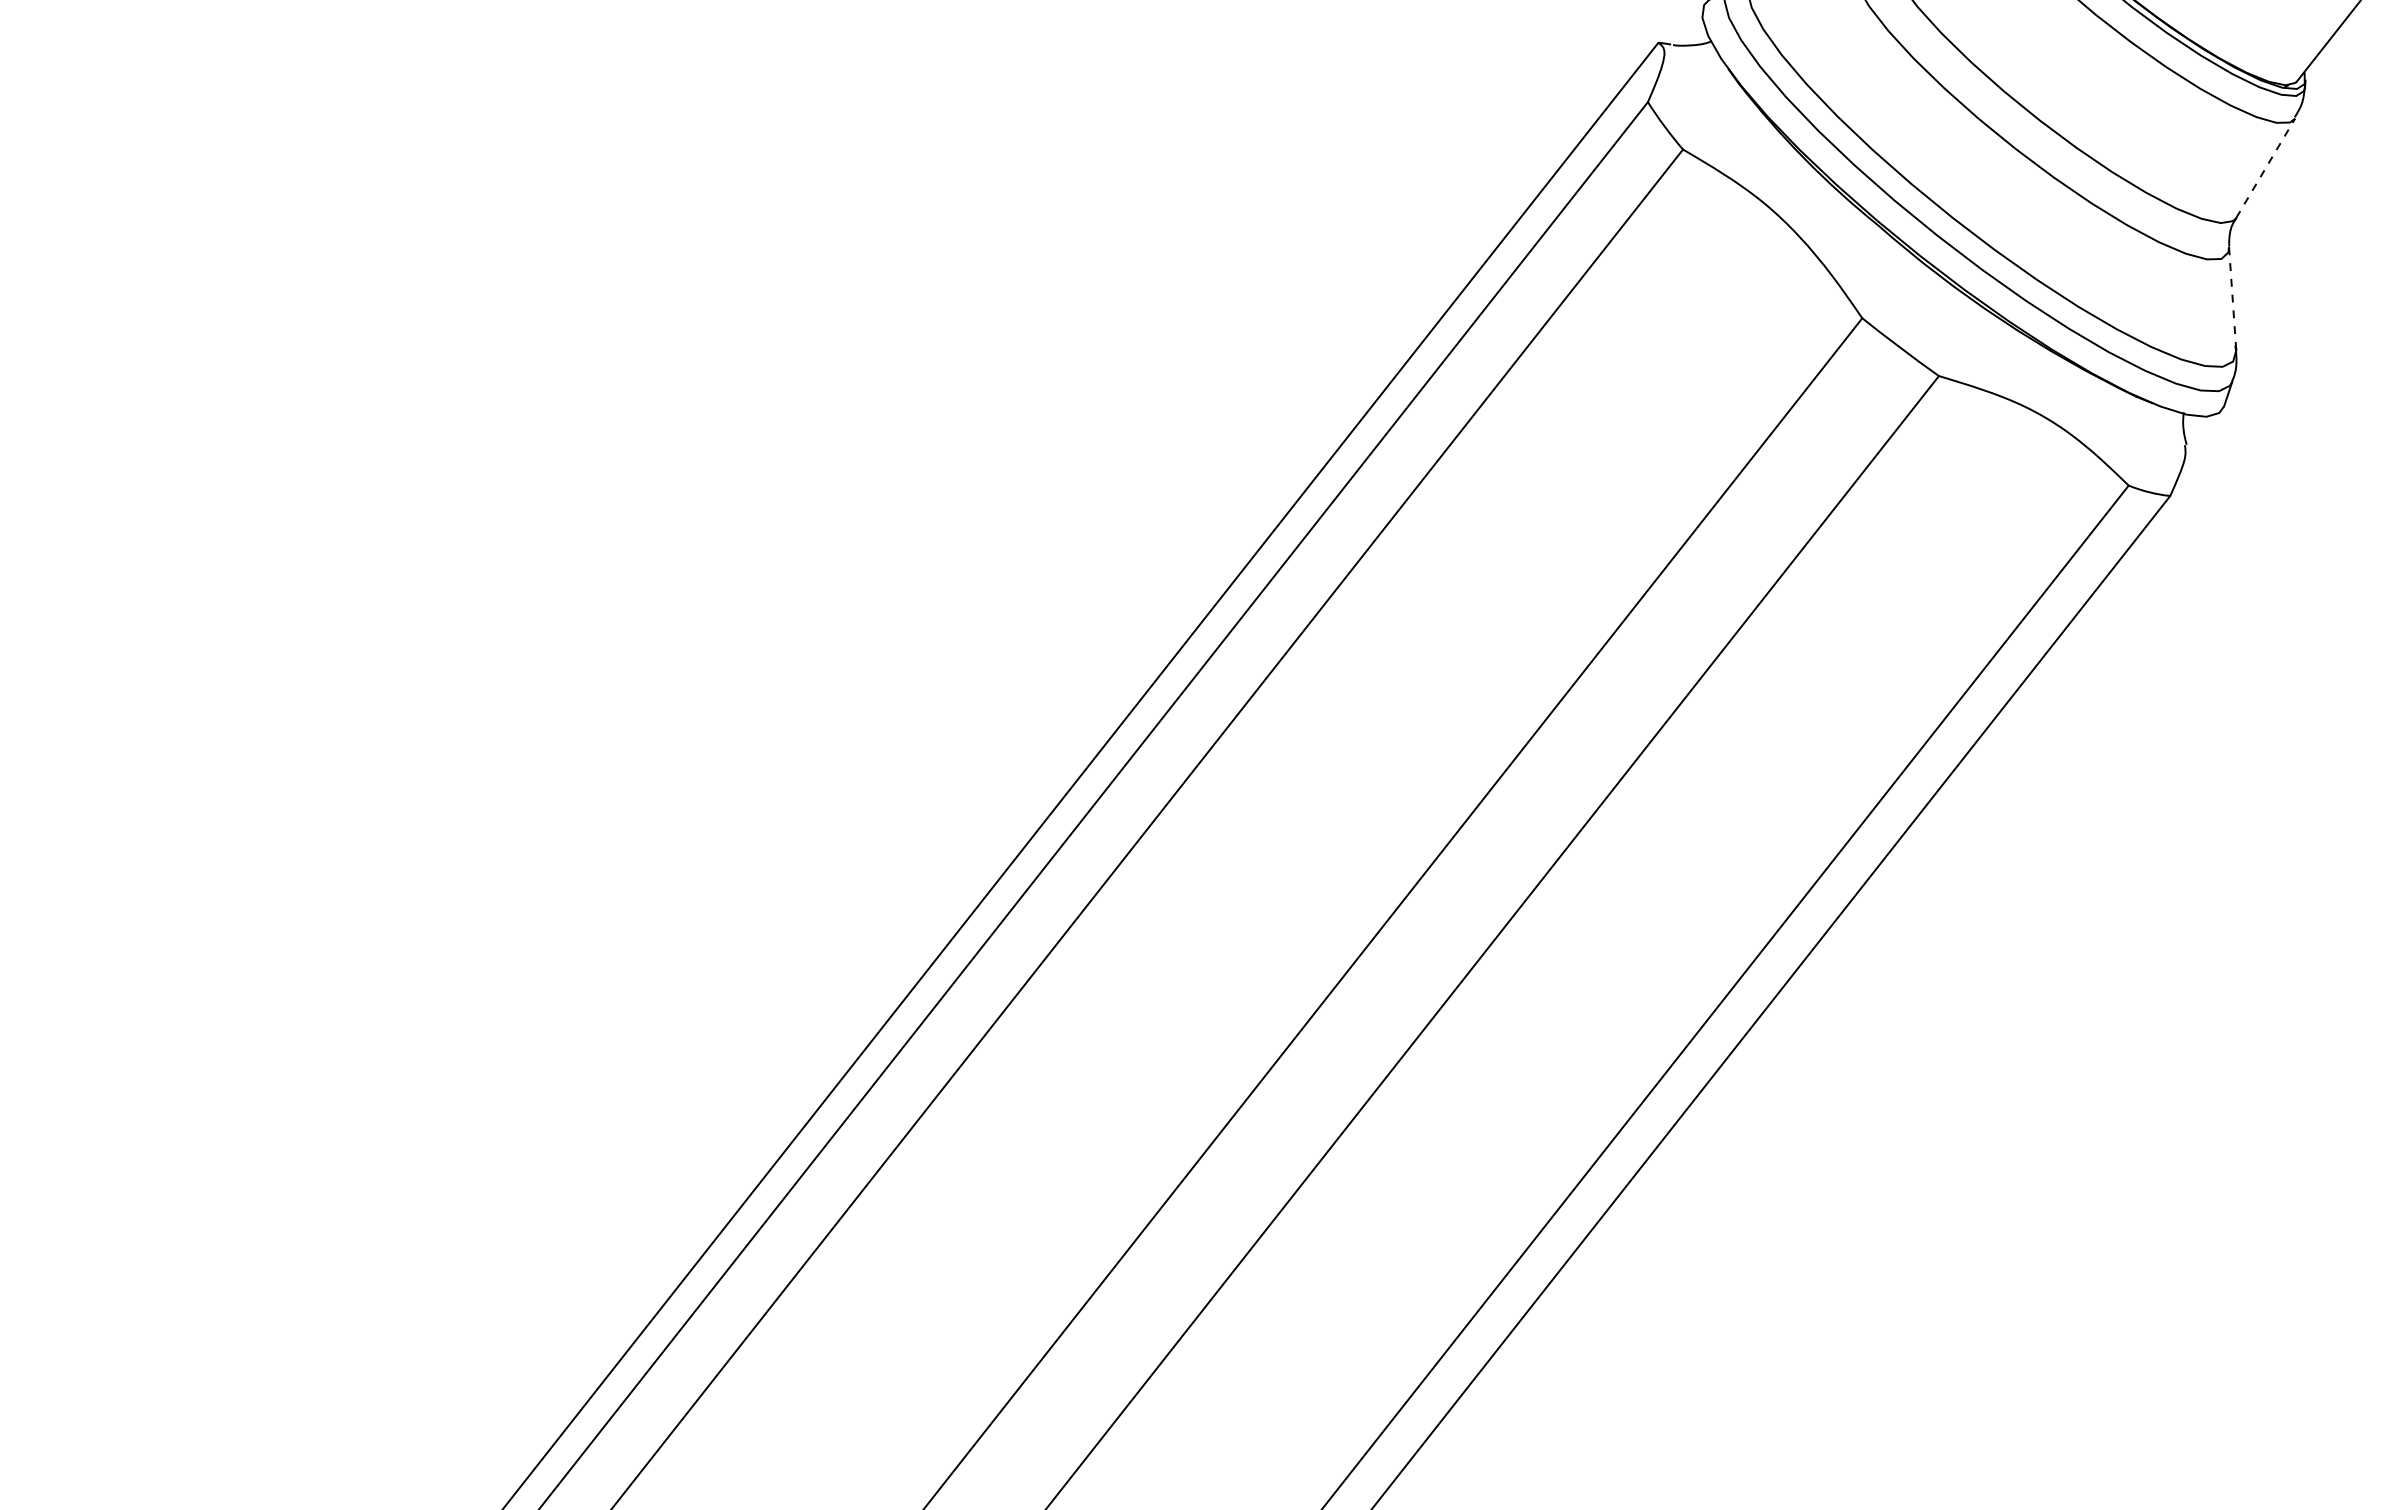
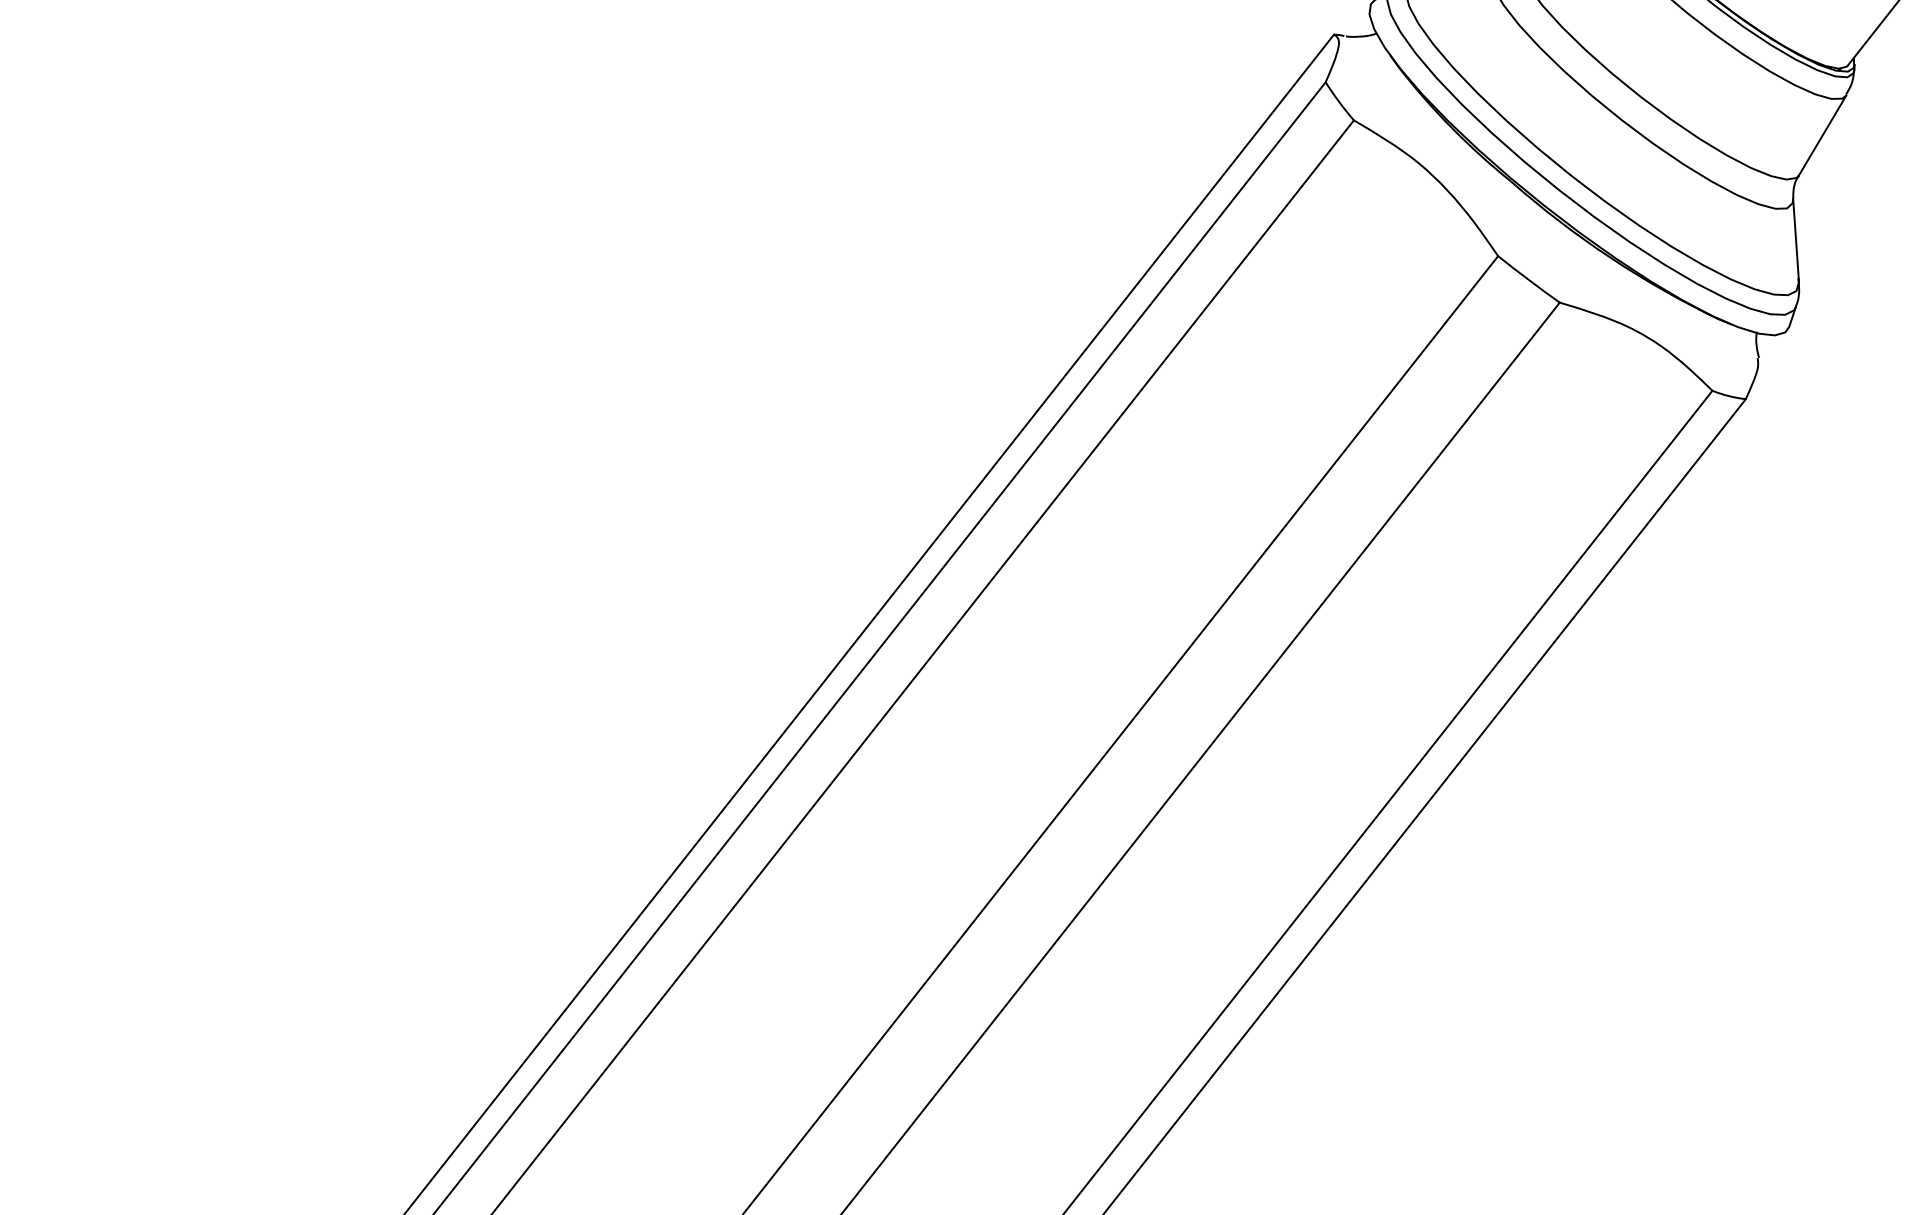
line: (2265, 168) -> (1822, 135), dashed -> solid
line: (2232, 298) -> (1795, 240), dashed -> solid

